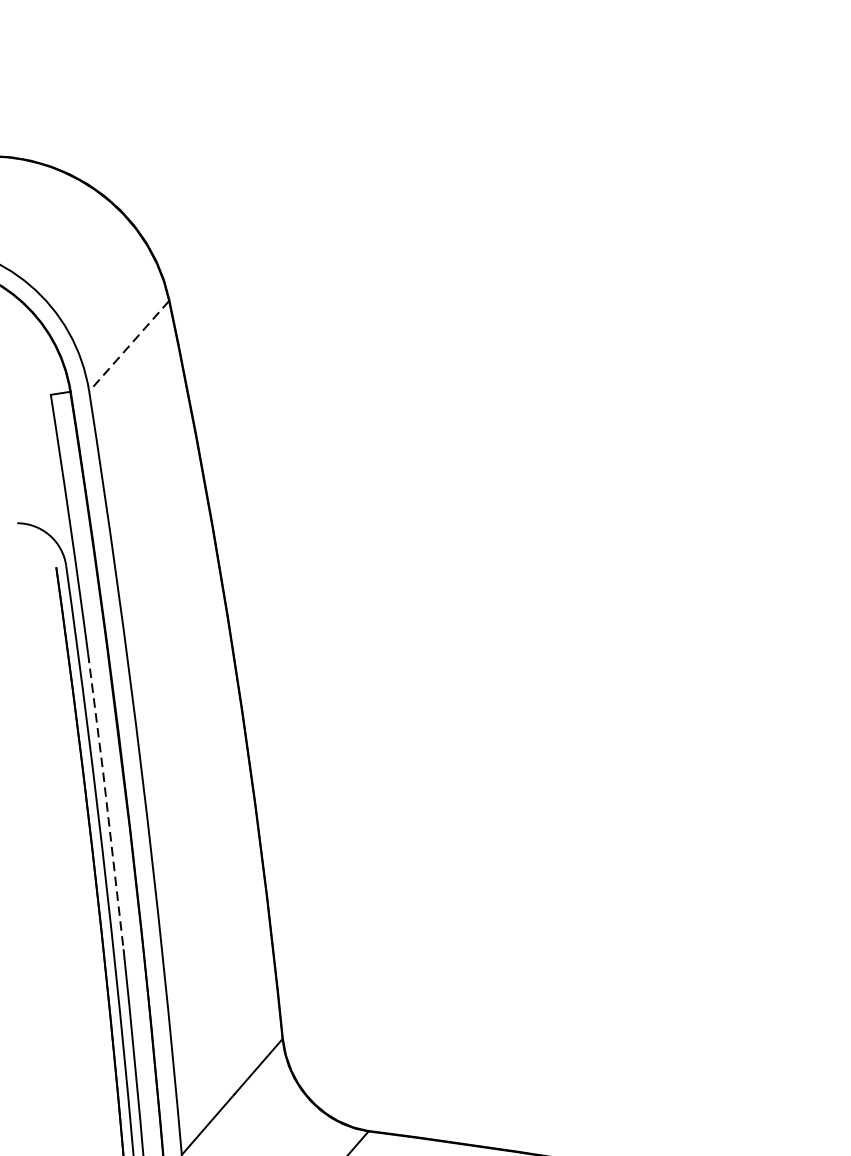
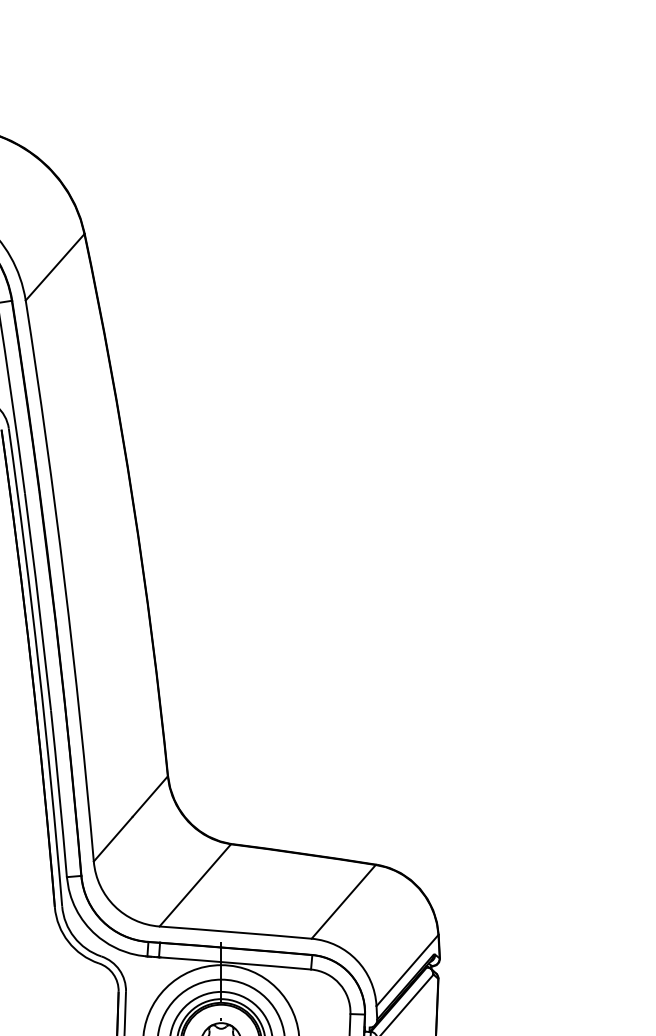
line: (128, 346) -> (54, 267), dashed -> solid
line: (106, 801) -> (38, 601), dashed -> solid

